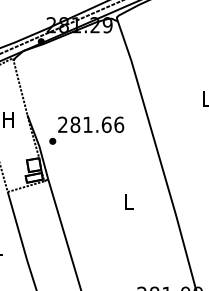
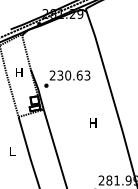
text: (96, 124) -> (73, 75), 281.66 -> 230.63
text: (128, 200) -> (93, 122), L -> H

